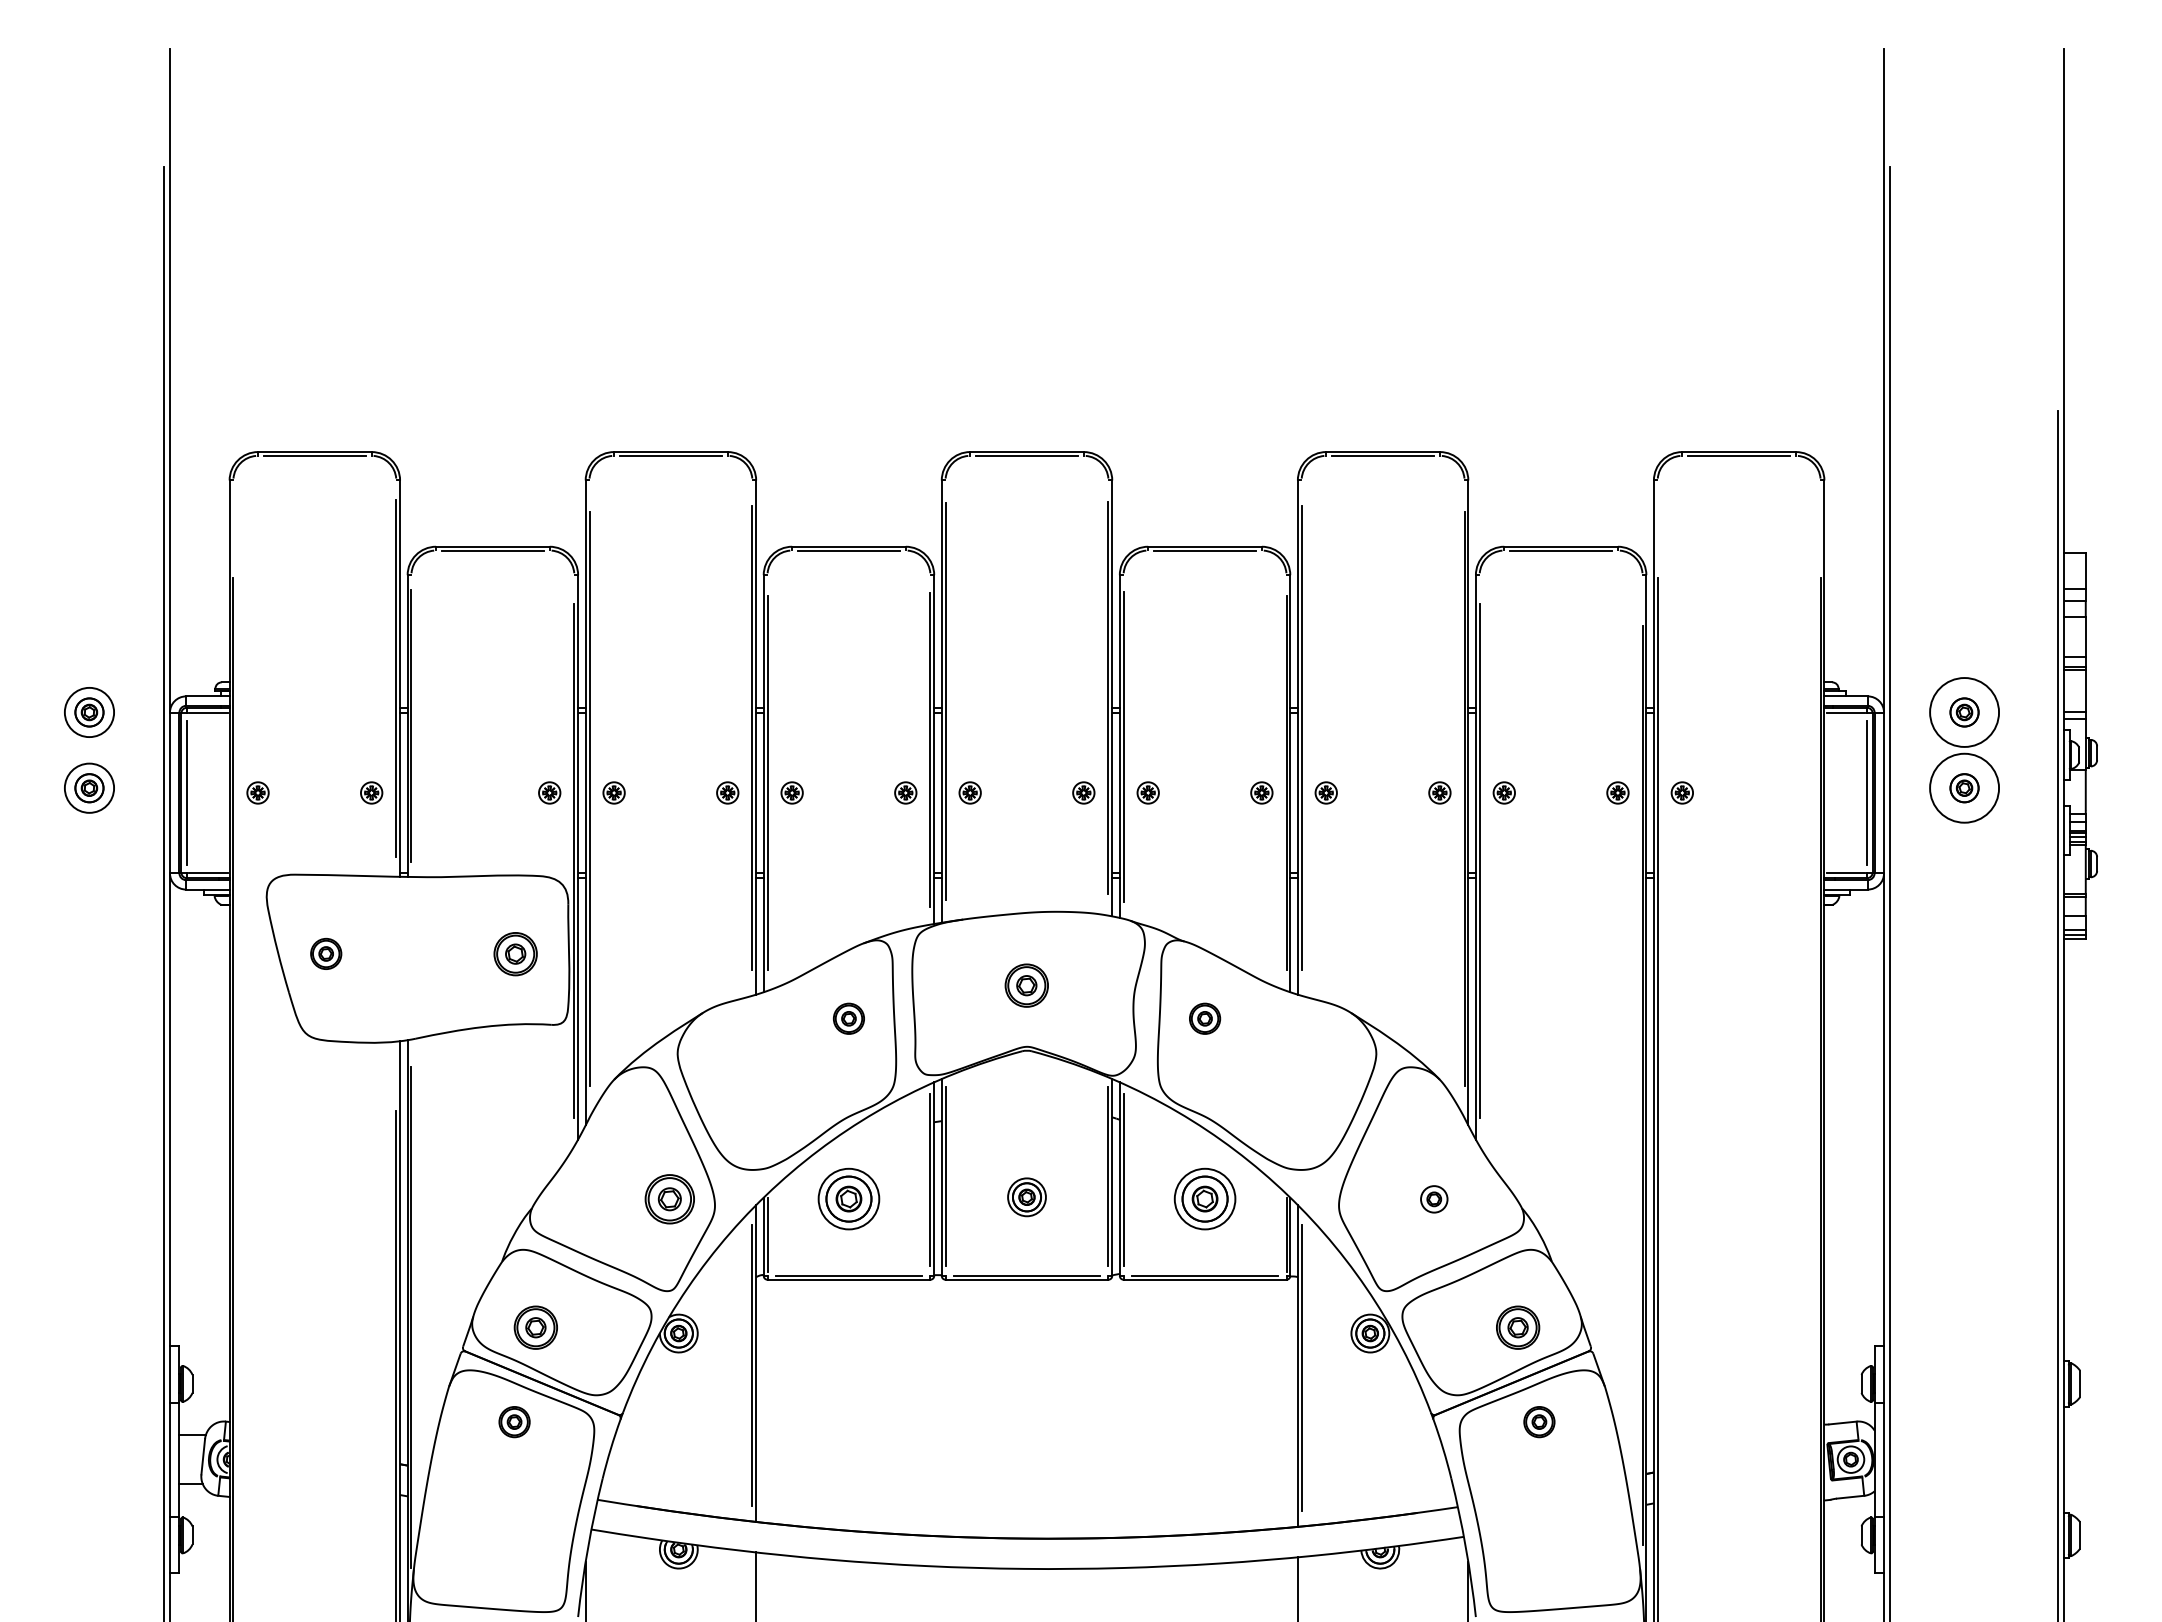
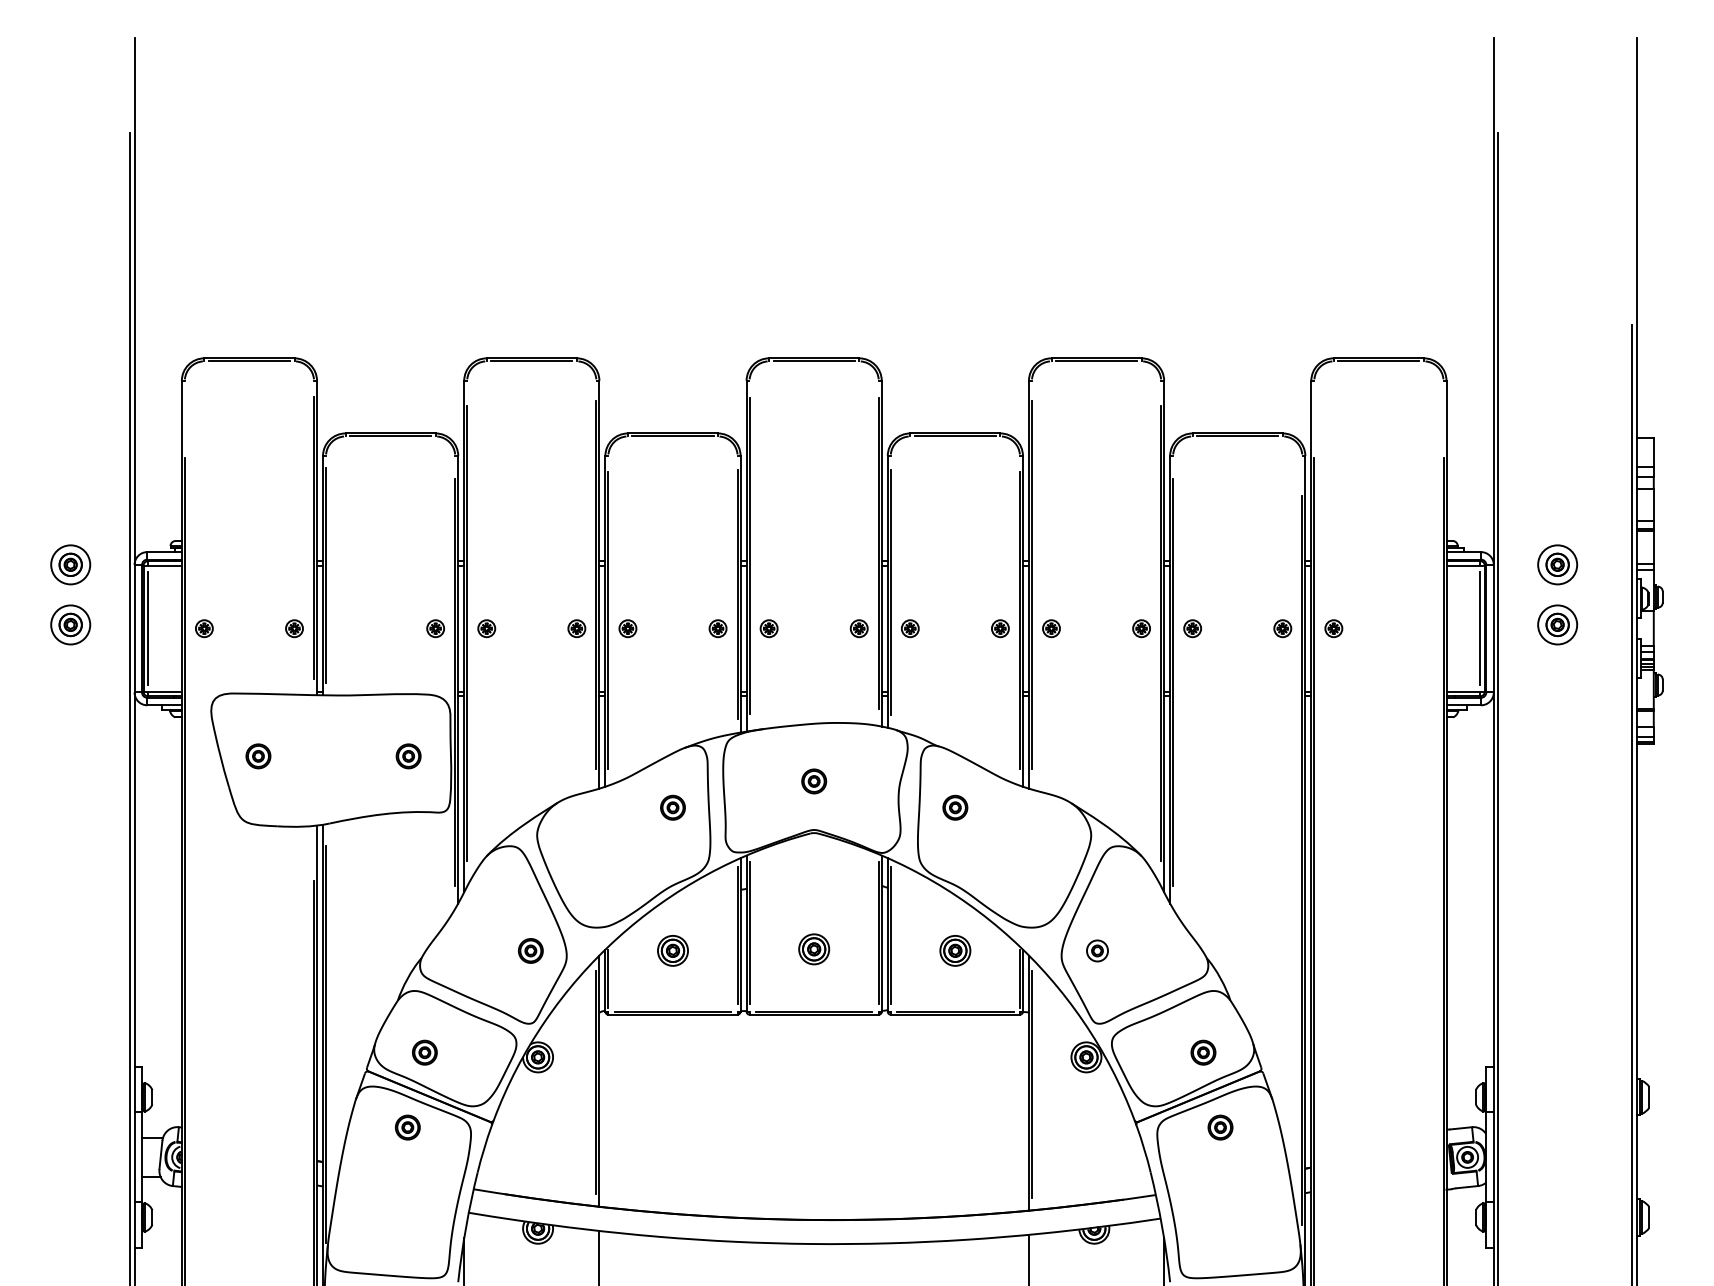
circle: (1964, 712) -> (1557, 564), size x0.71
circle: (1964, 787) -> (1557, 624), size x0.71
part: (515, 953) -> (408, 756), size x0.71
part: (1027, 985) -> (814, 781), size x0.71
part: (669, 1199) -> (530, 951), size x0.62
part: (848, 1199) -> (672, 951), size x0.62
part: (1204, 1199) -> (954, 951), size x0.62
part: (1434, 1199) -> (1097, 951), moved
part: (536, 1327) -> (425, 1052), size x0.71
part: (1517, 1327) -> (1203, 1052), size x0.71

